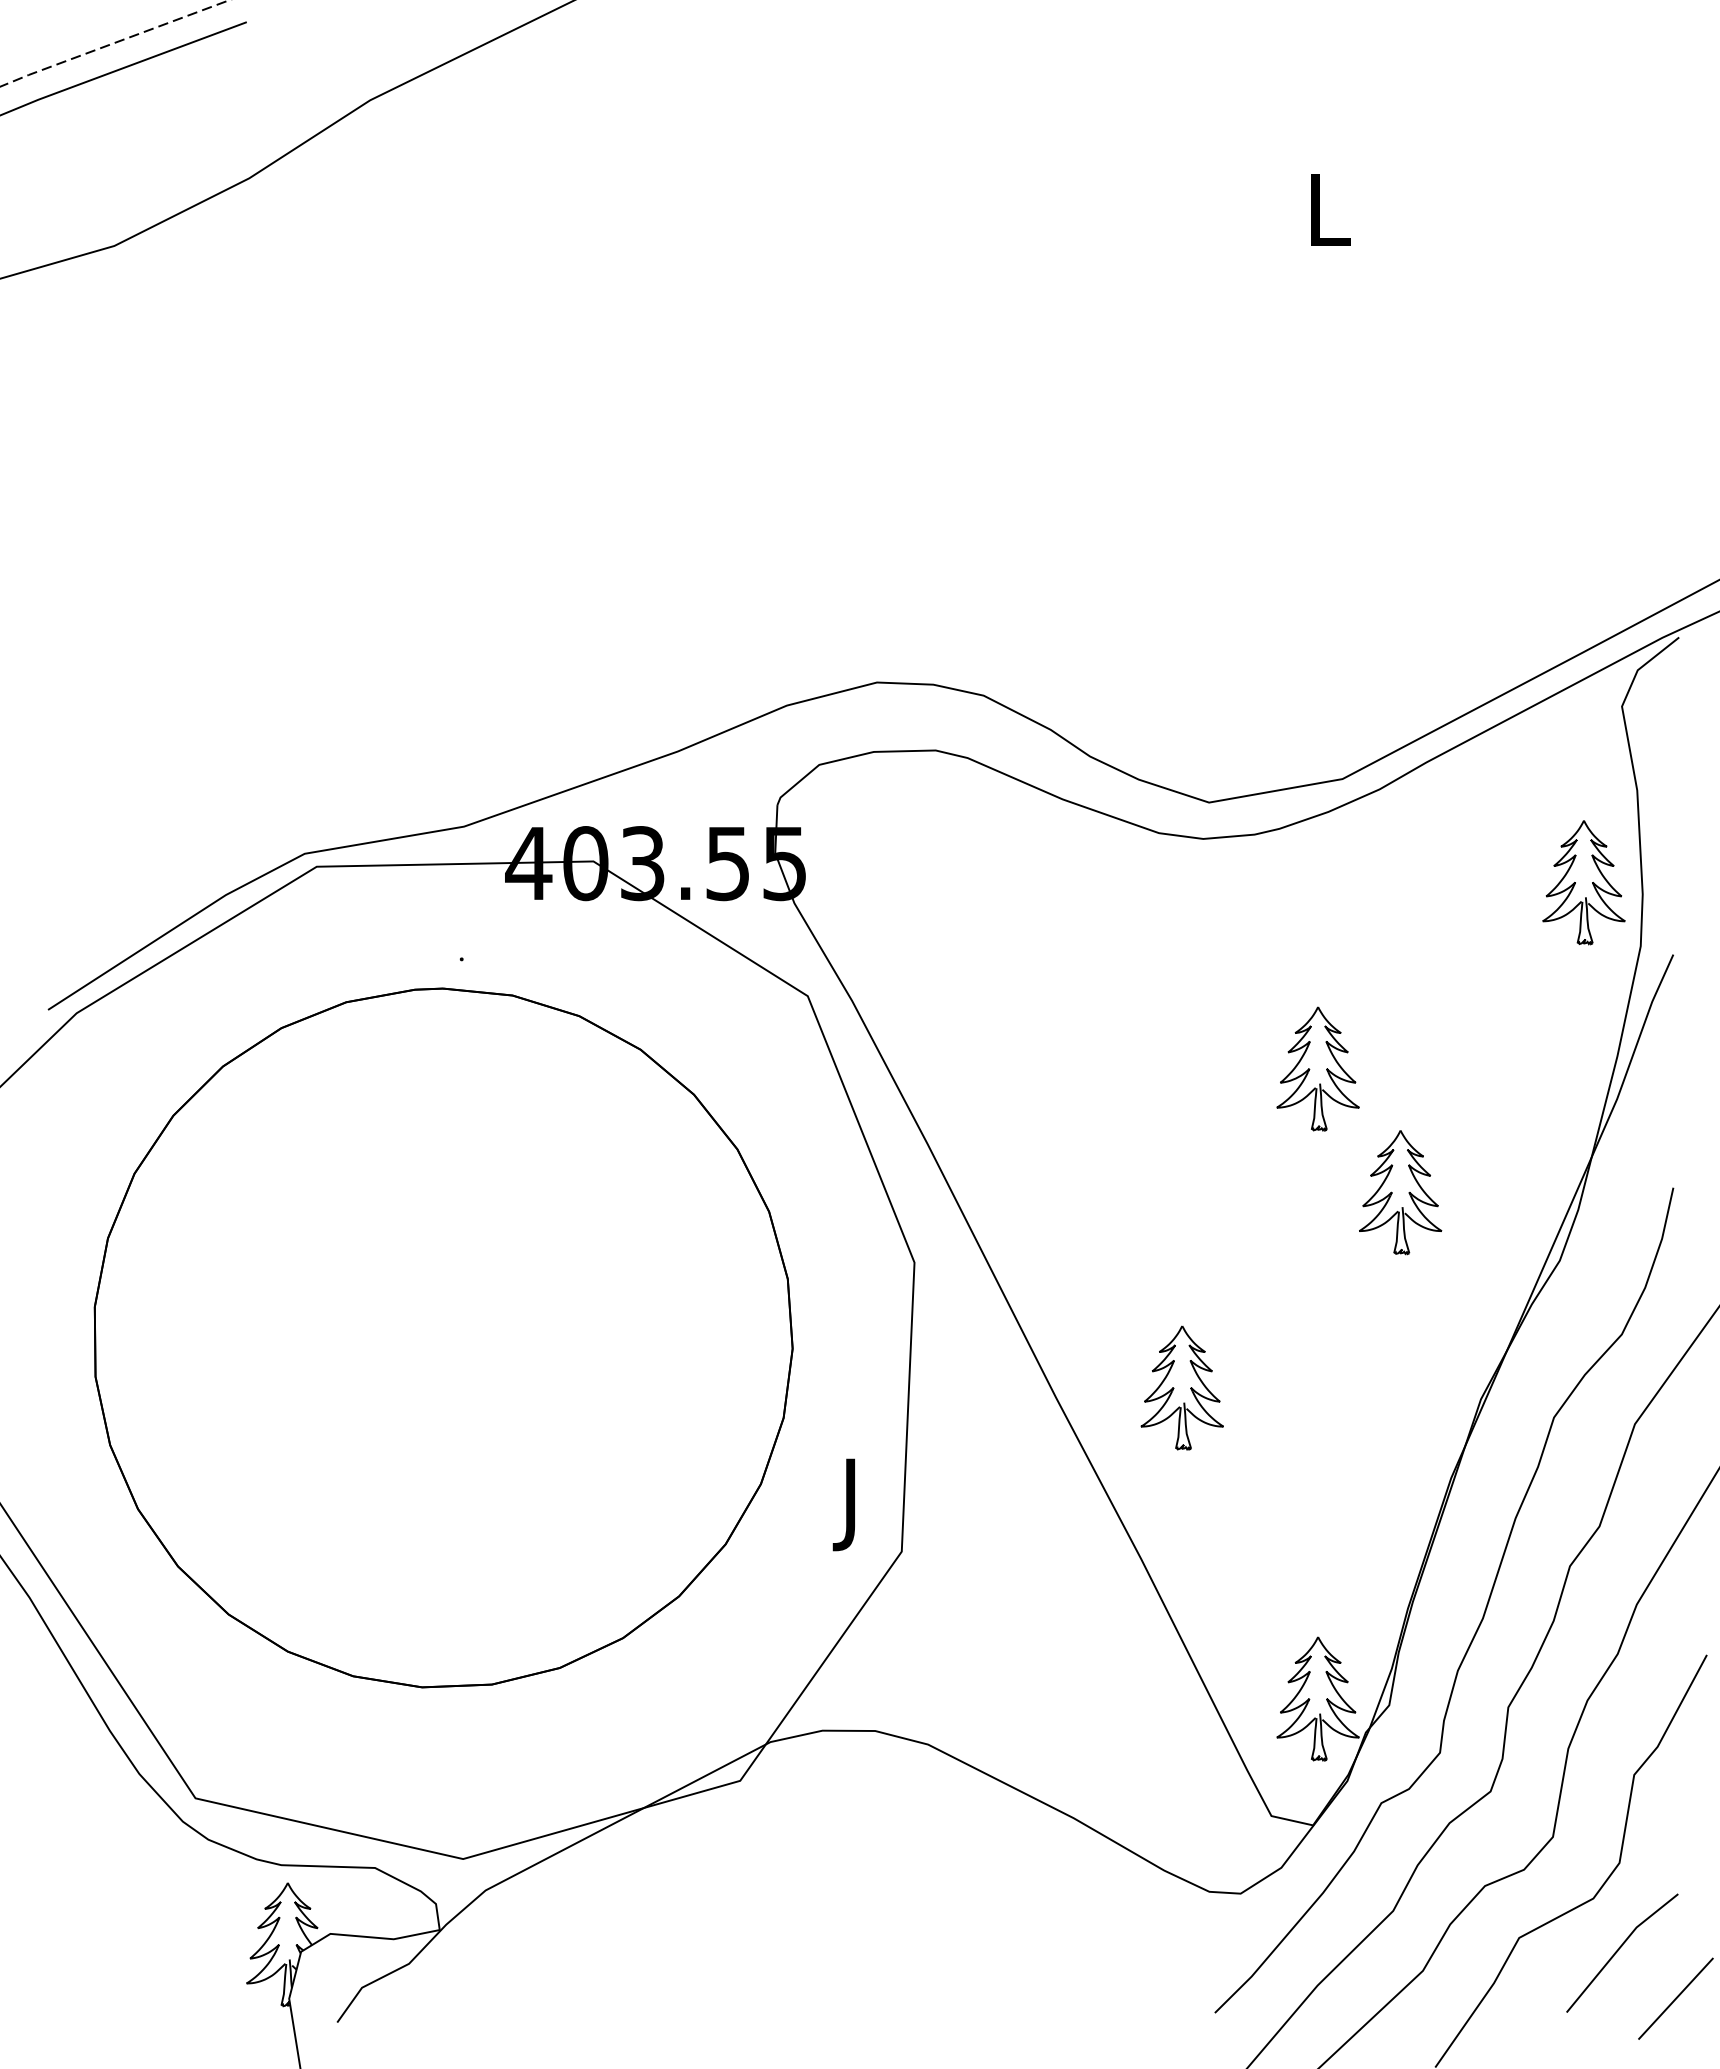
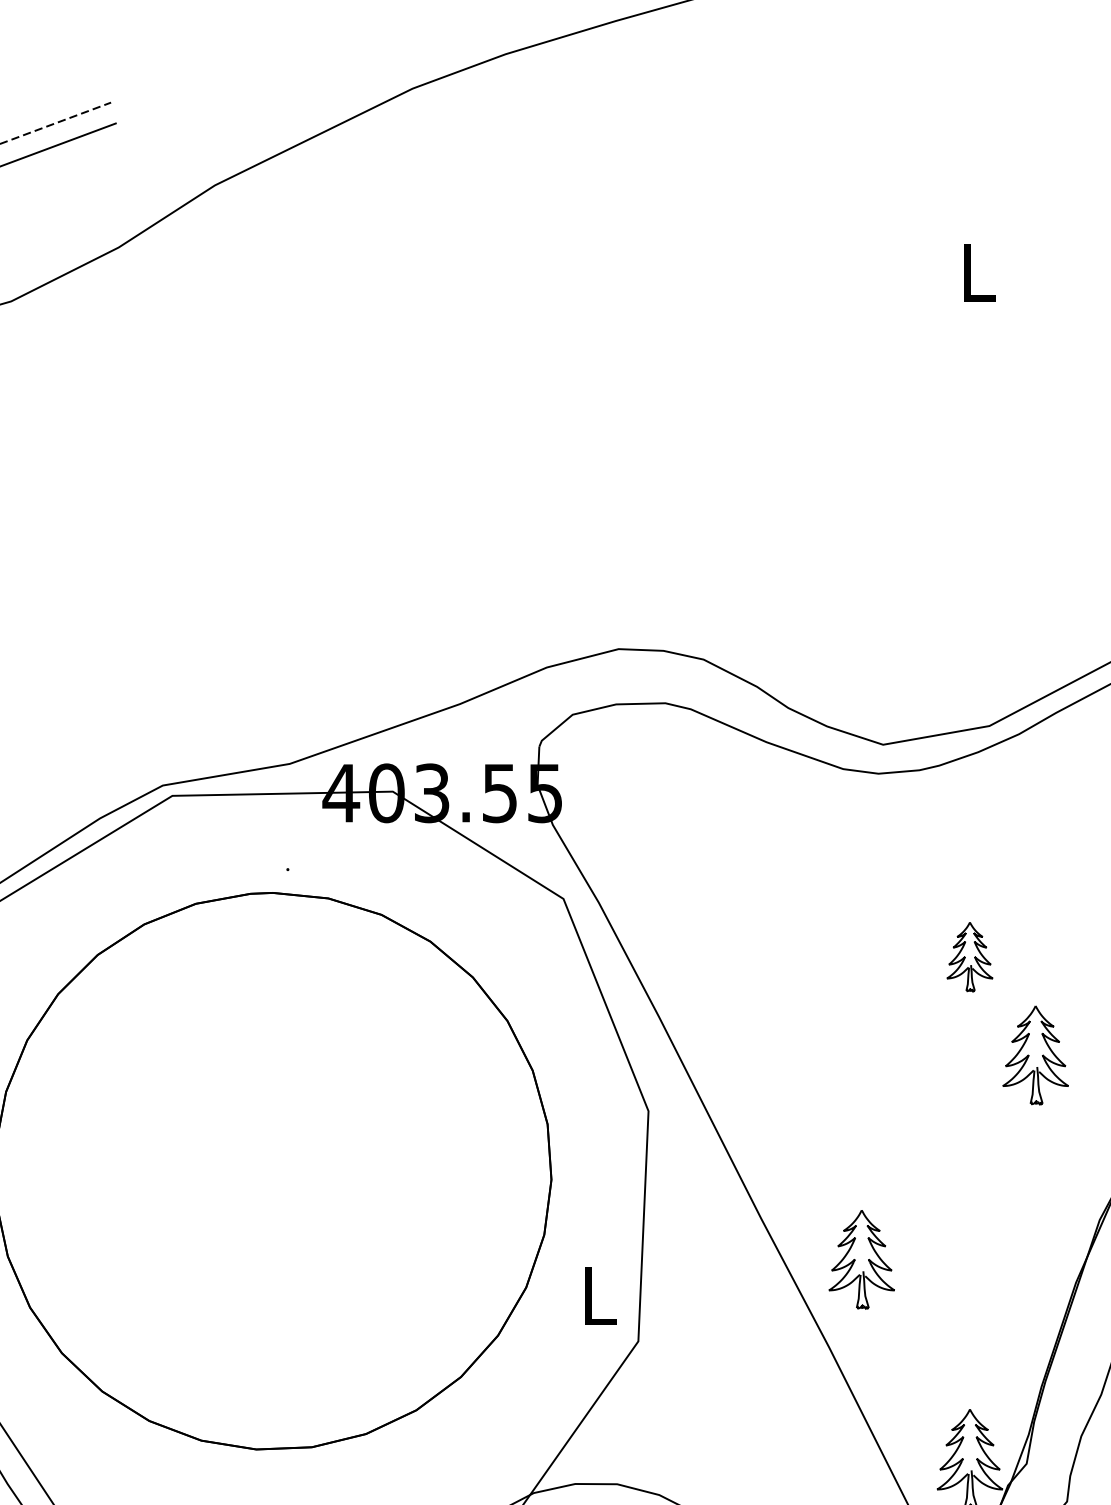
part: (1317, 1068) -> (969, 956), size x0.7
part: (1181, 1387) -> (861, 1259), moved
text: (853, 1504) -> (599, 1303), J -> L

